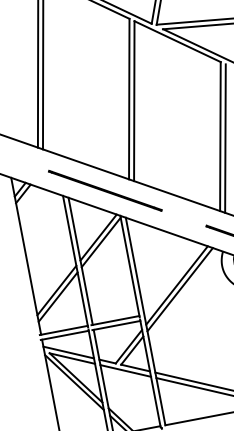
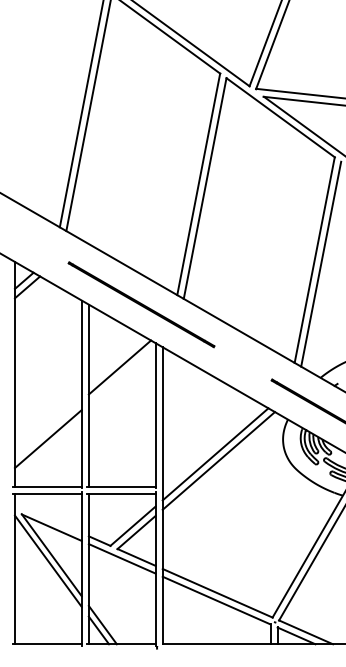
line: (100, 242) -> (121, 374), removed
line: (56, 290) -> (47, 429), removed
line: (68, 352) -> (47, 518), removed

